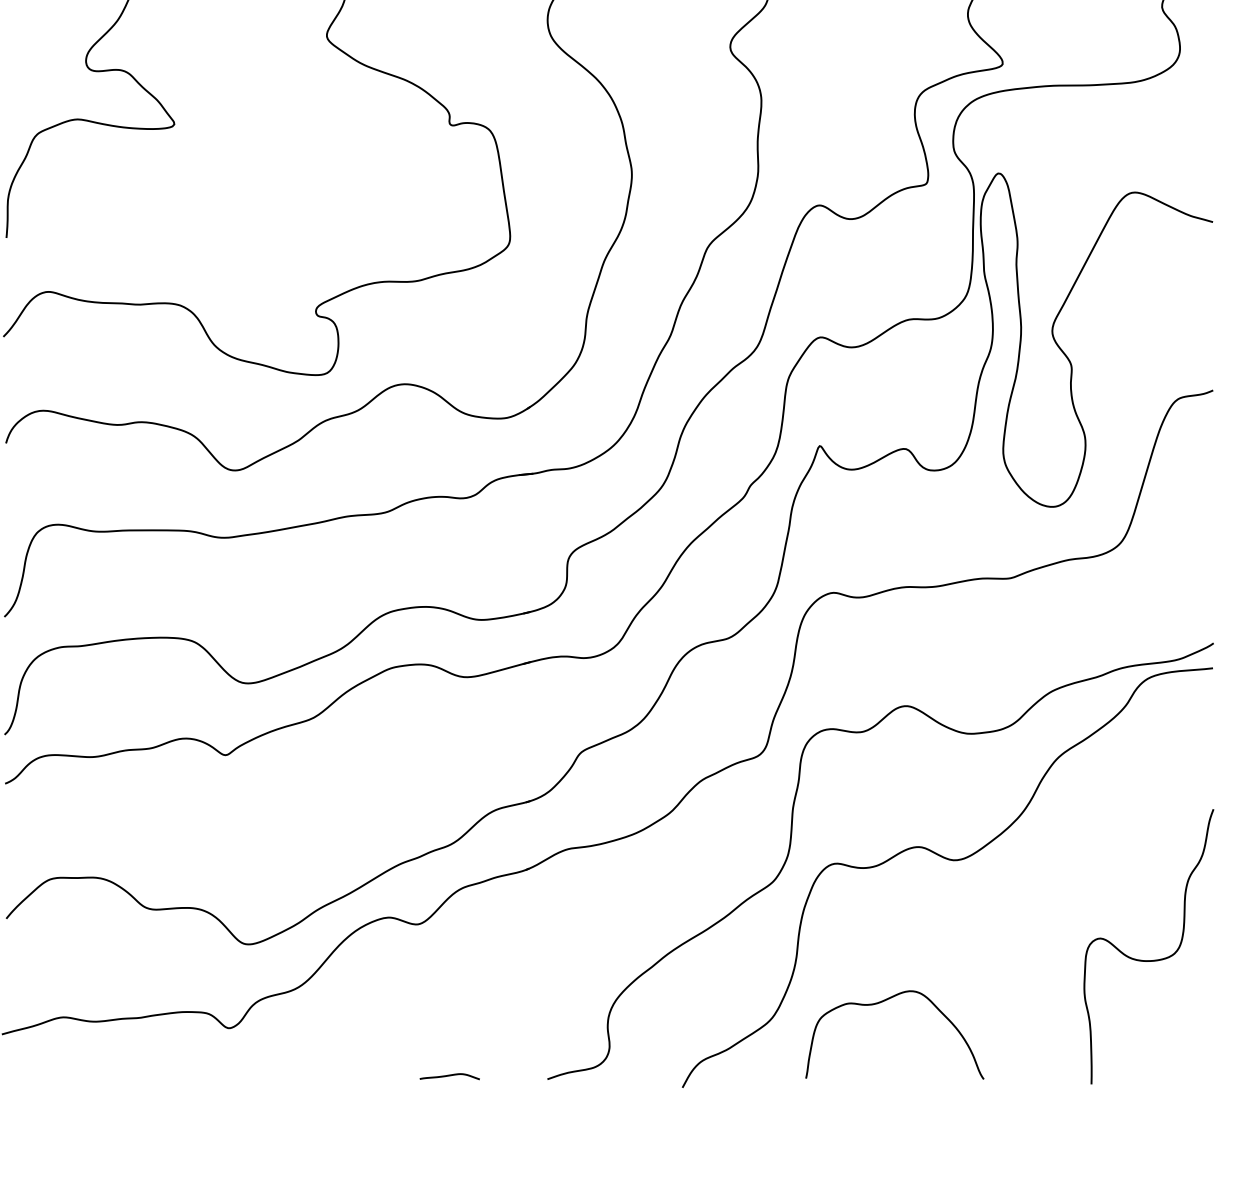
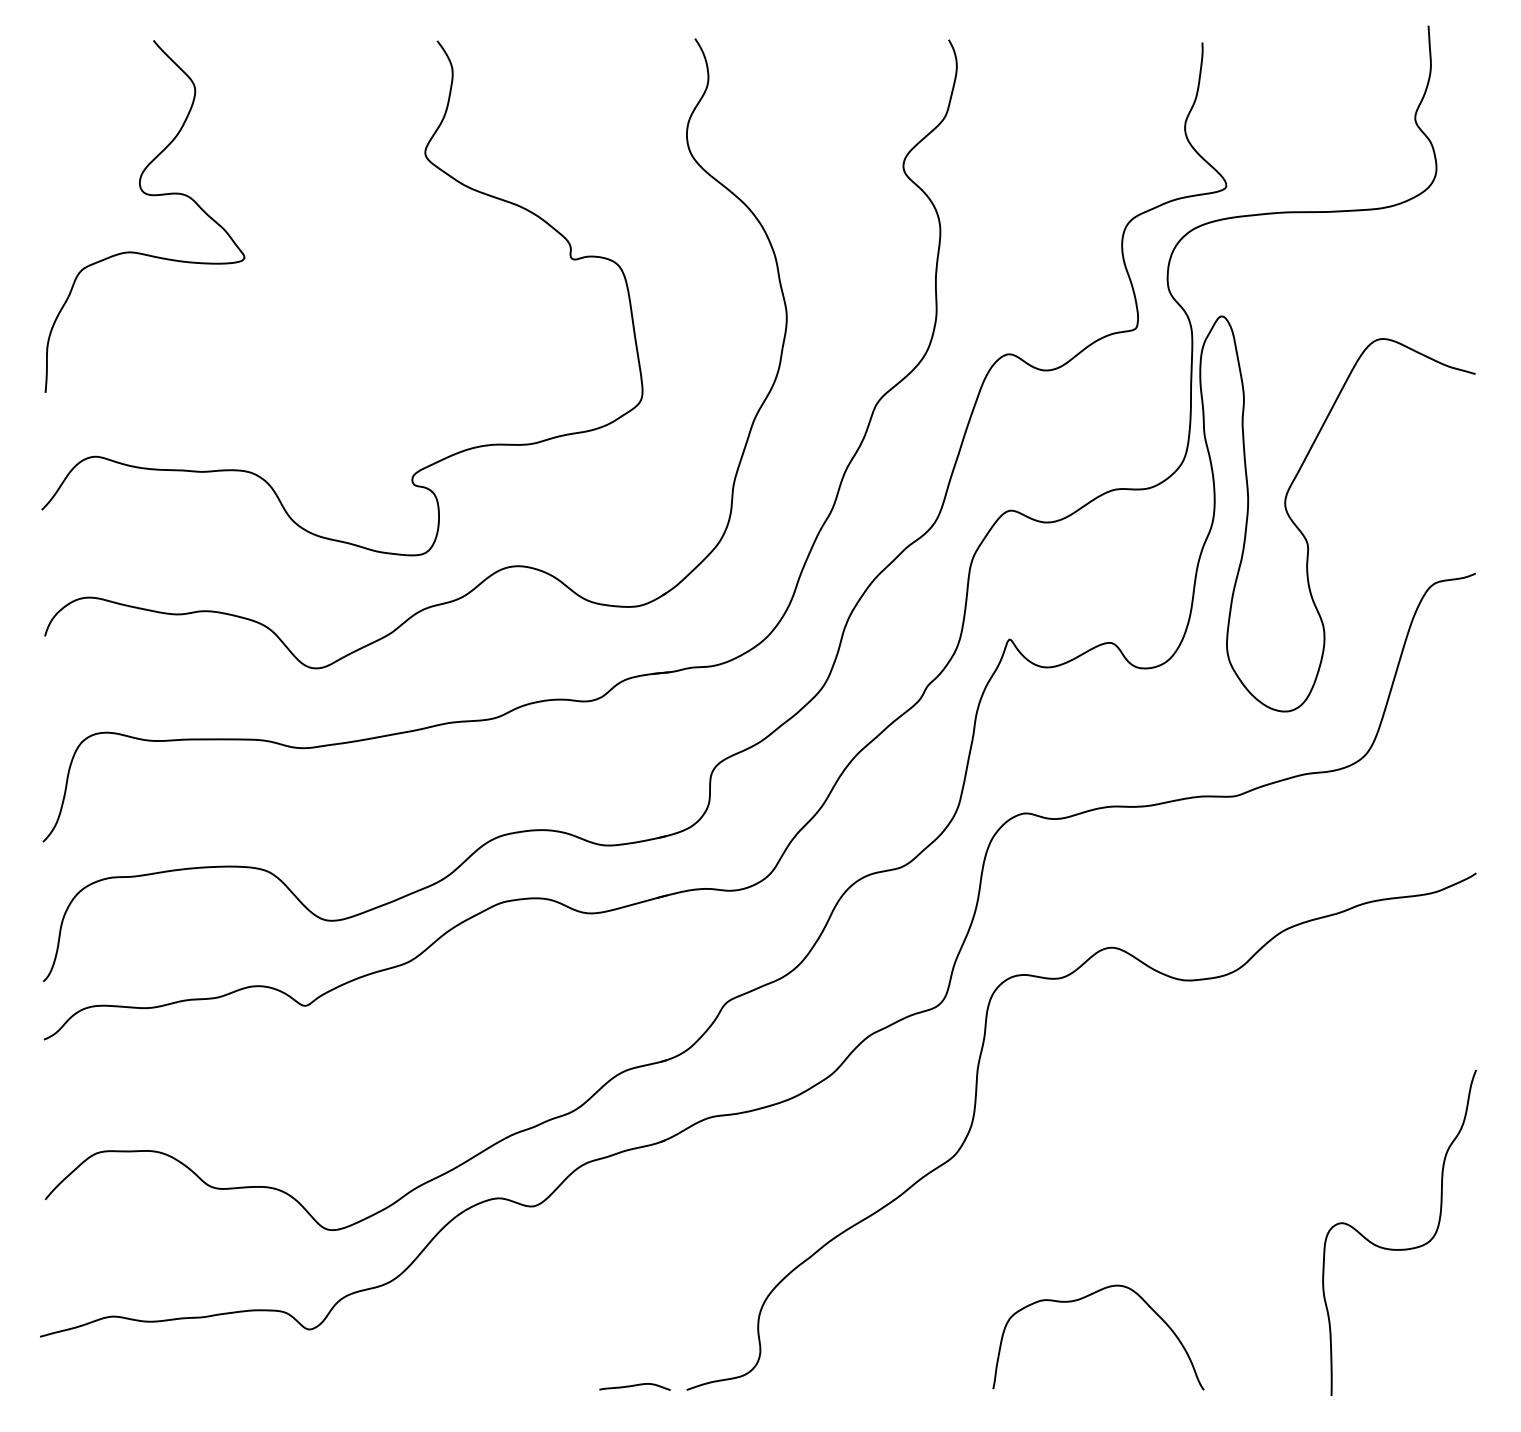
curve: (952, 861) -> (1166, 1131), removed
curve: (449, 1076) -> (634, 1386), moved

